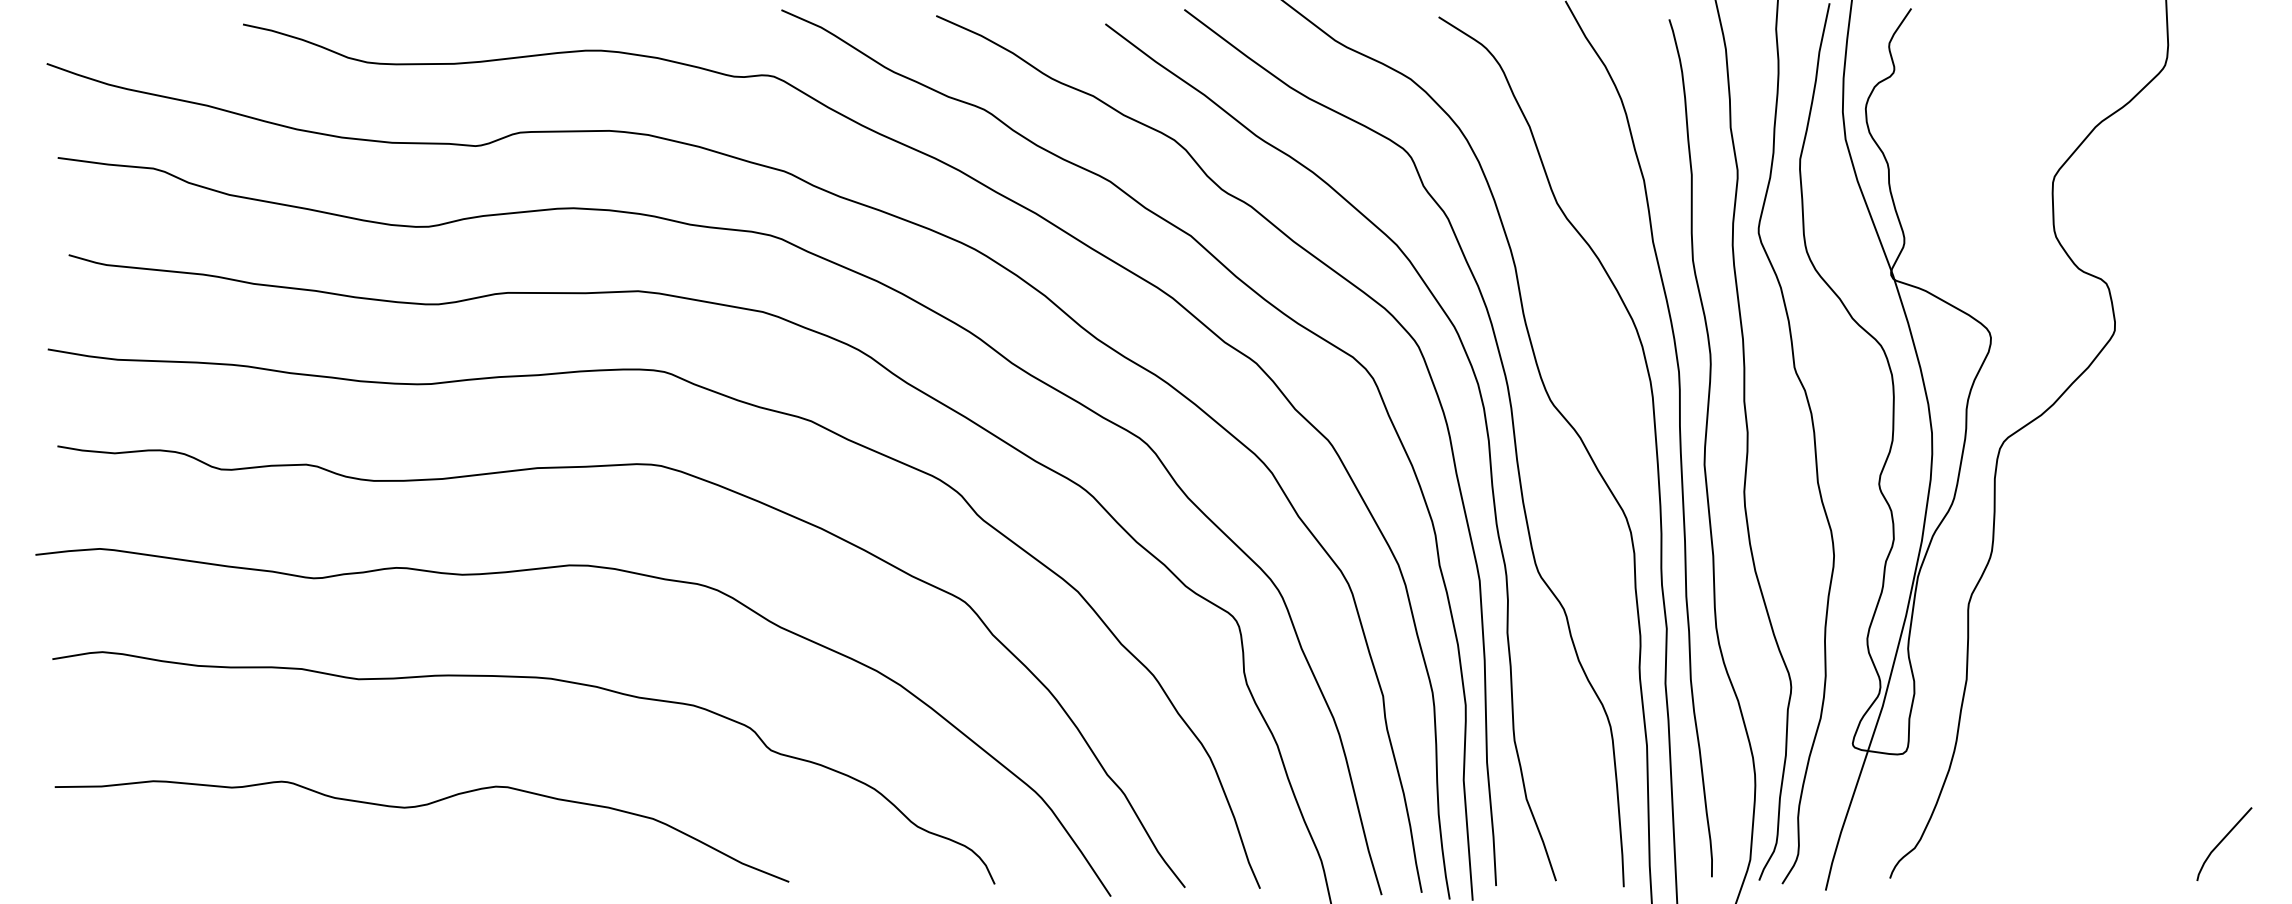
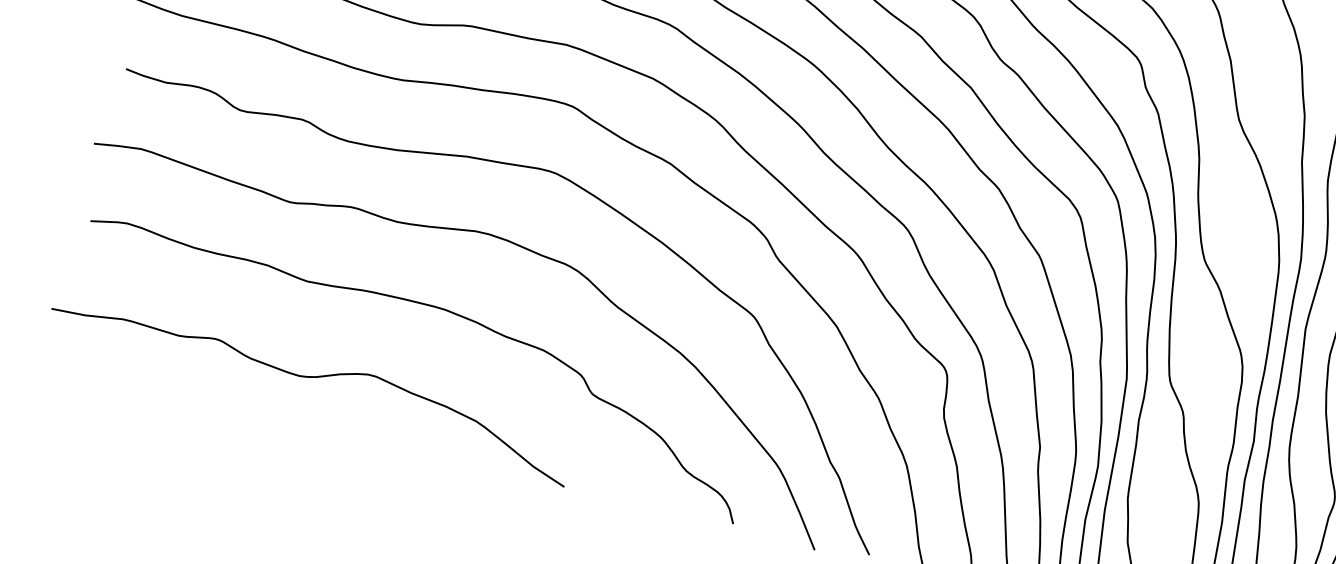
curve: (418, 807) -> (309, 377), moved

